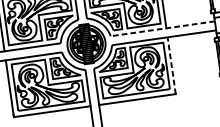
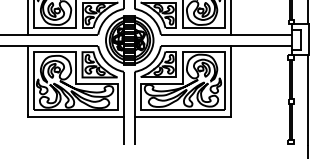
line: (162, 28) -> (226, 34), dashed -> solid
line: (171, 65) -> (230, 81), dashed -> solid

